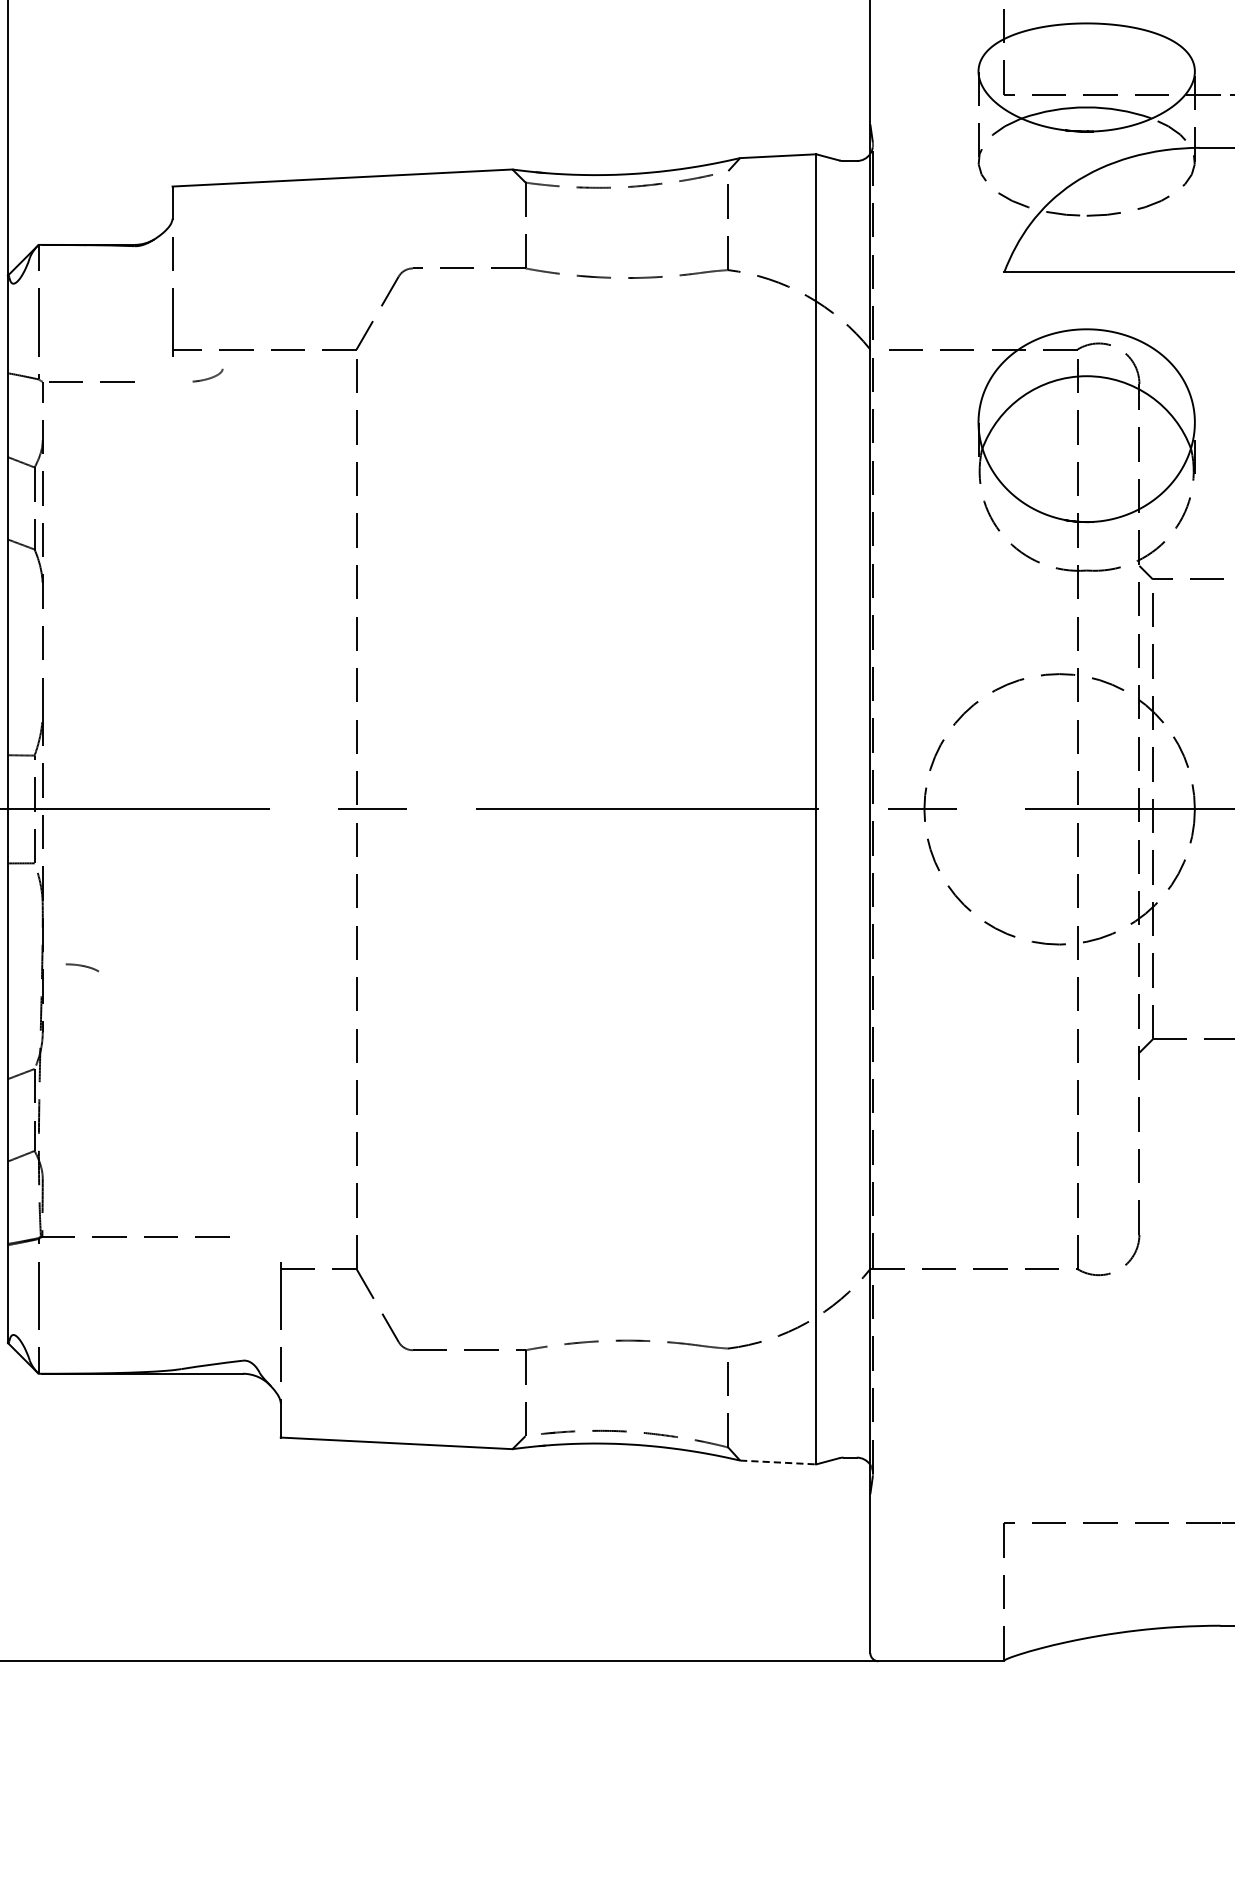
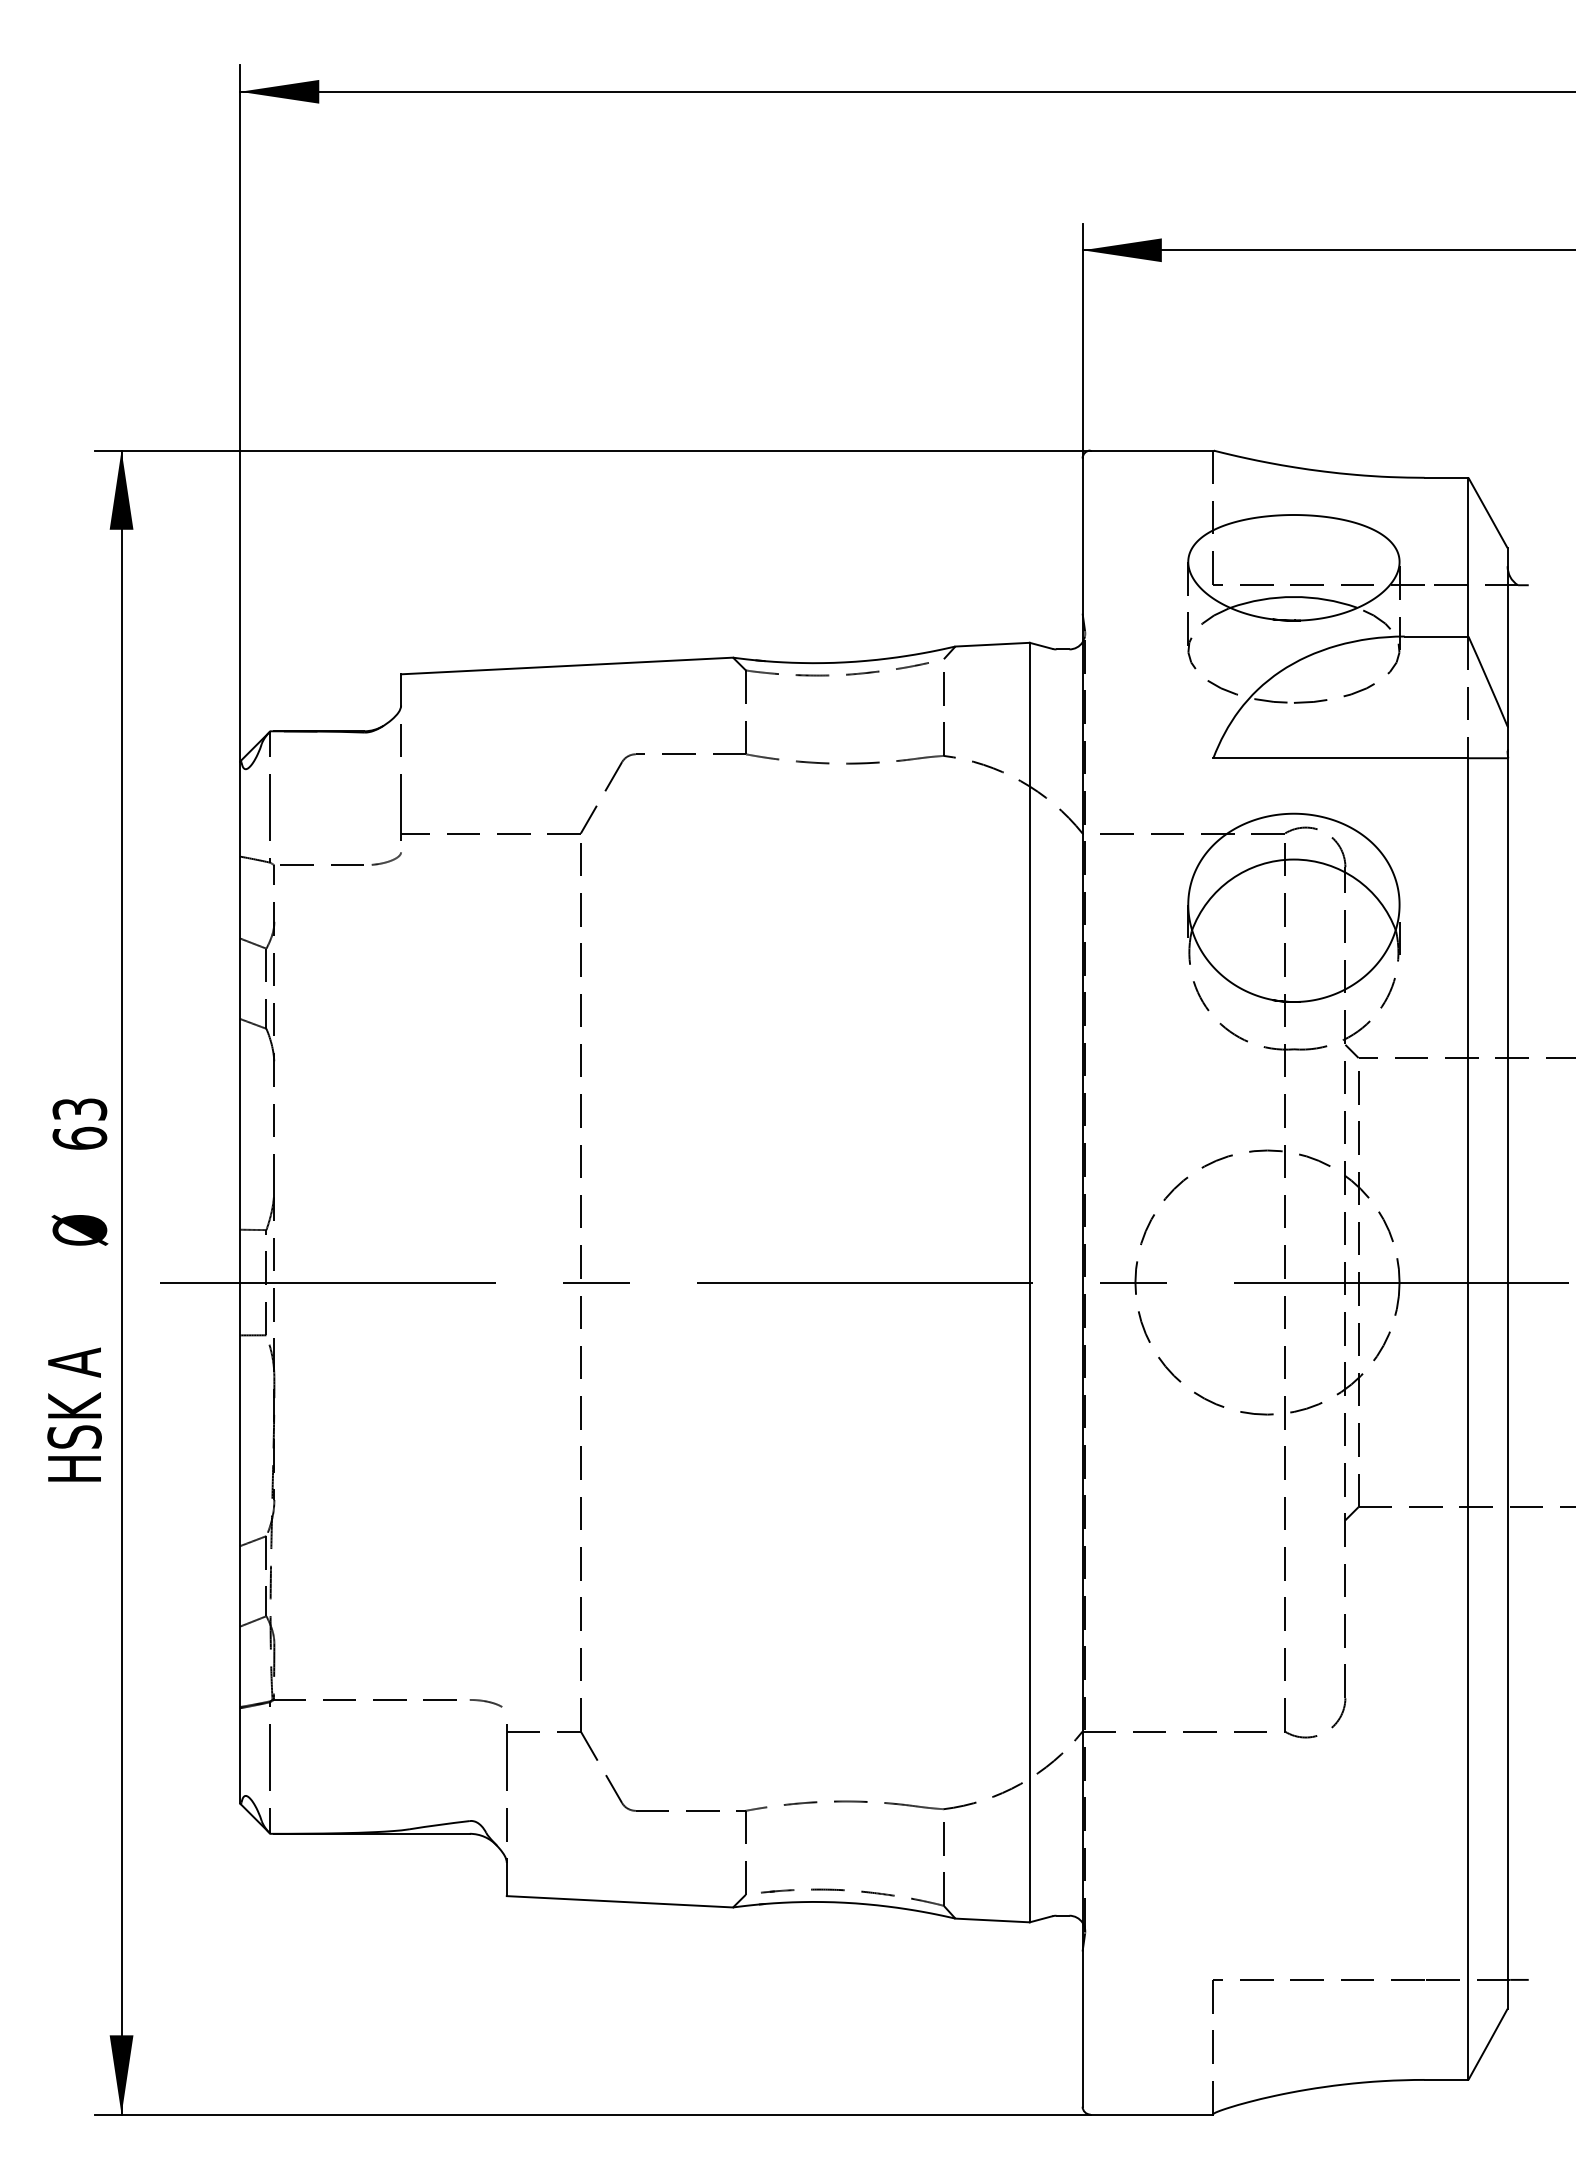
curve: (209, 377) -> (388, 860), moved
curve: (81, 966) -> (485, 1702), moved
line: (779, 1462) -> (993, 1920), dashed -> solid

